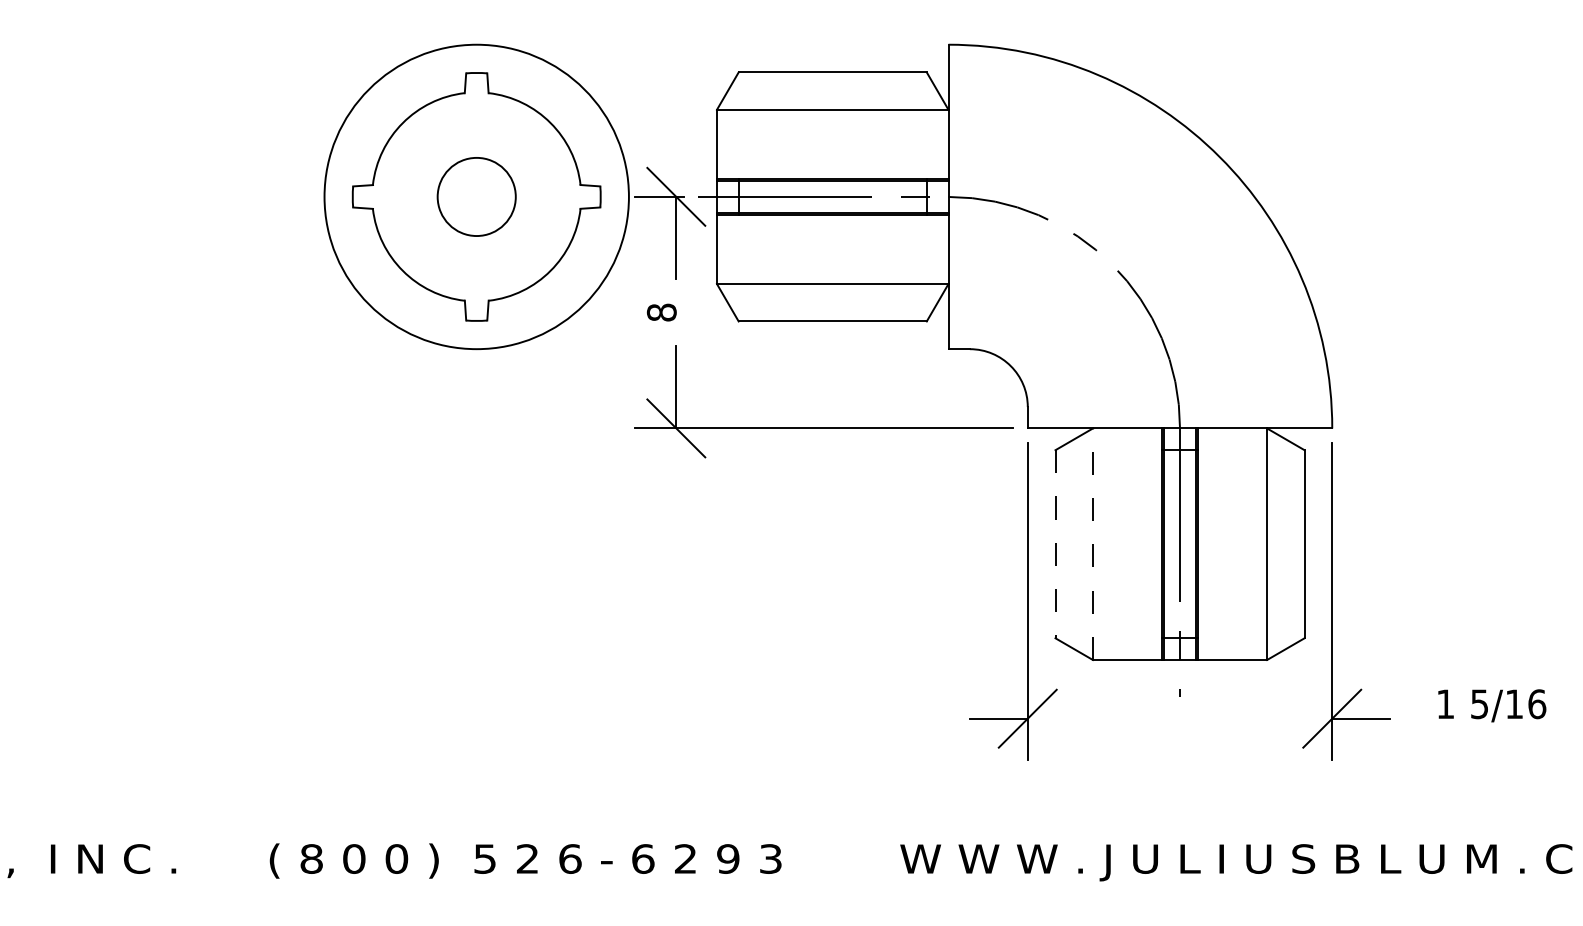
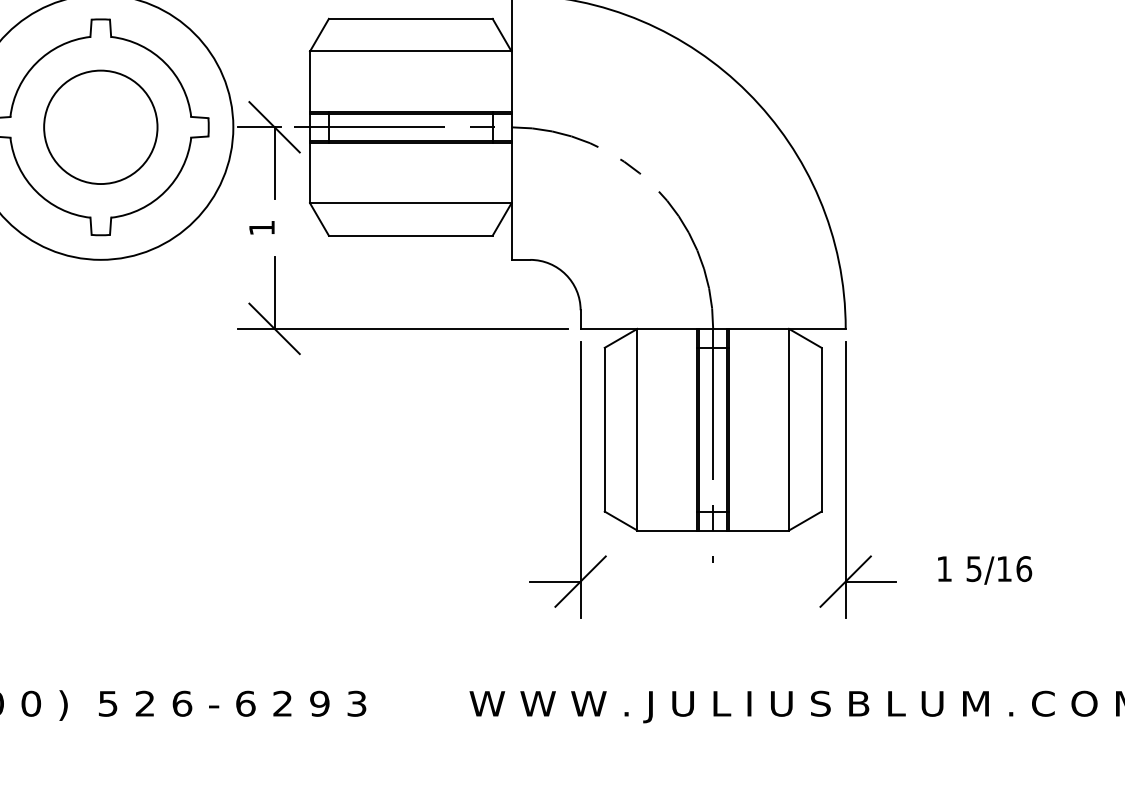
circle: (476, 196) -> (100, 126), size x1.67
text: (661, 312) -> (261, 227), 8 -> 1
line: (1055, 544) -> (604, 429), dashed -> solid
line: (1092, 544) -> (636, 429), dashed -> solid

